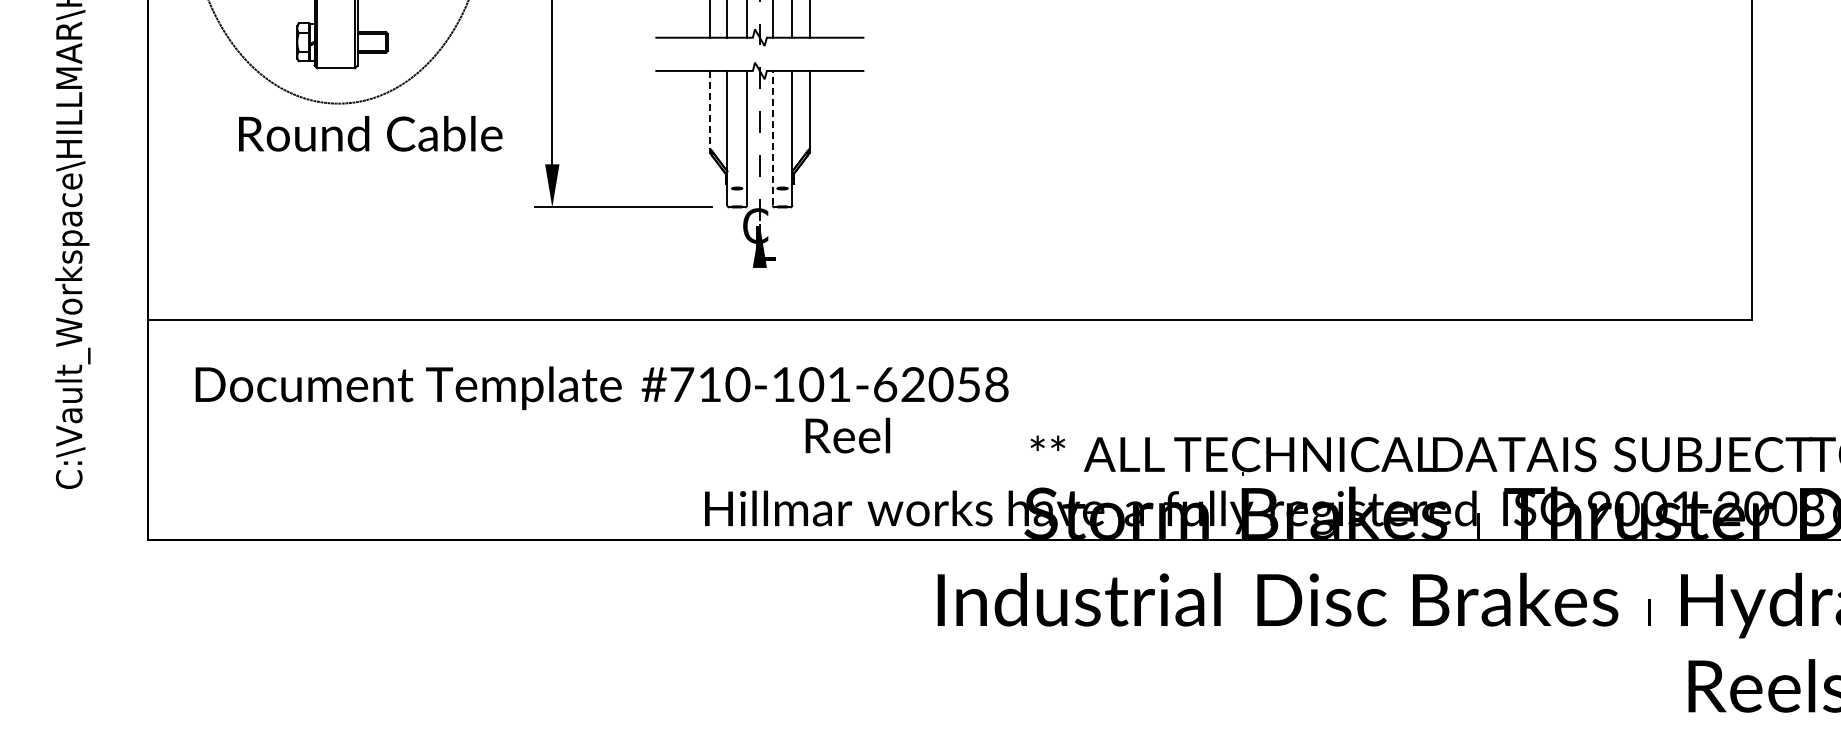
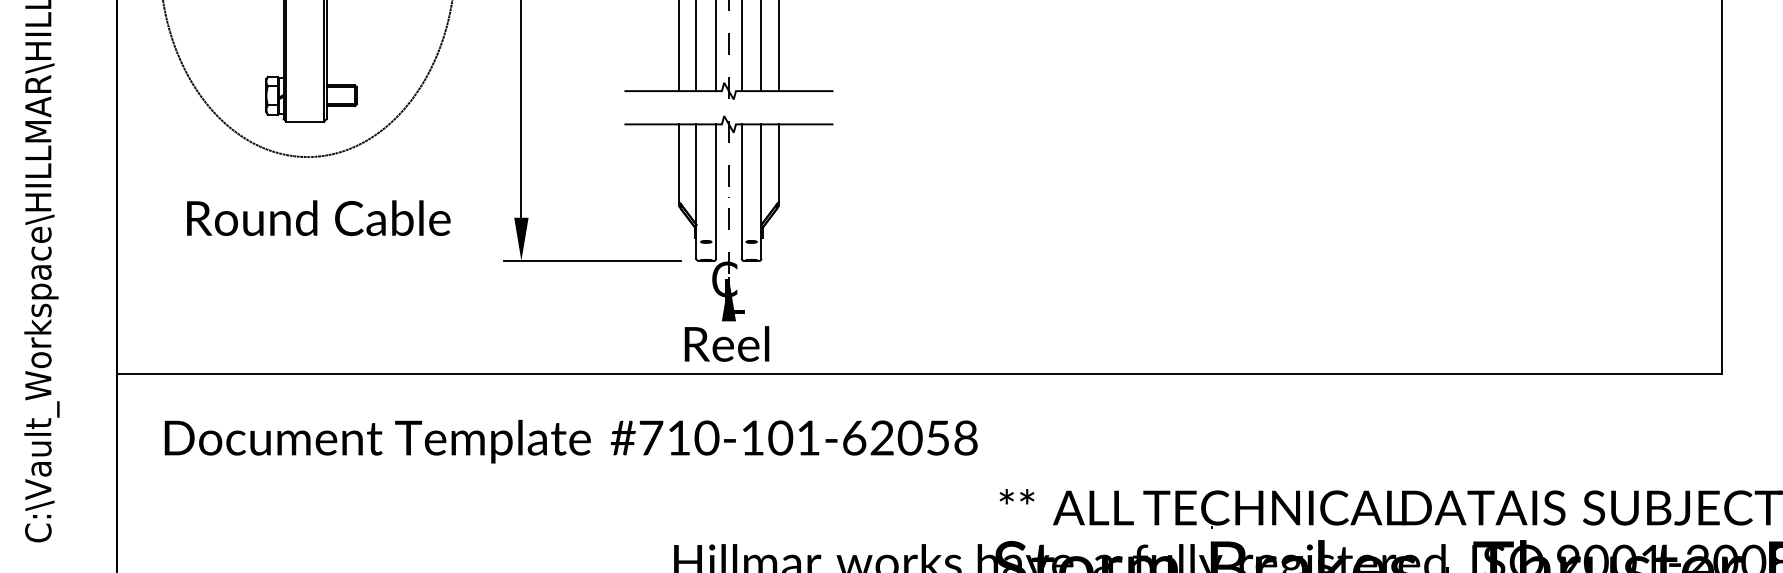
line: (710, 109) -> (679, 162), dashed -> solid
text: (370, 133) -> (318, 217), moved
line: (772, 137) -> (741, 190), dashed -> solid
text: (847, 435) -> (726, 343), moved

